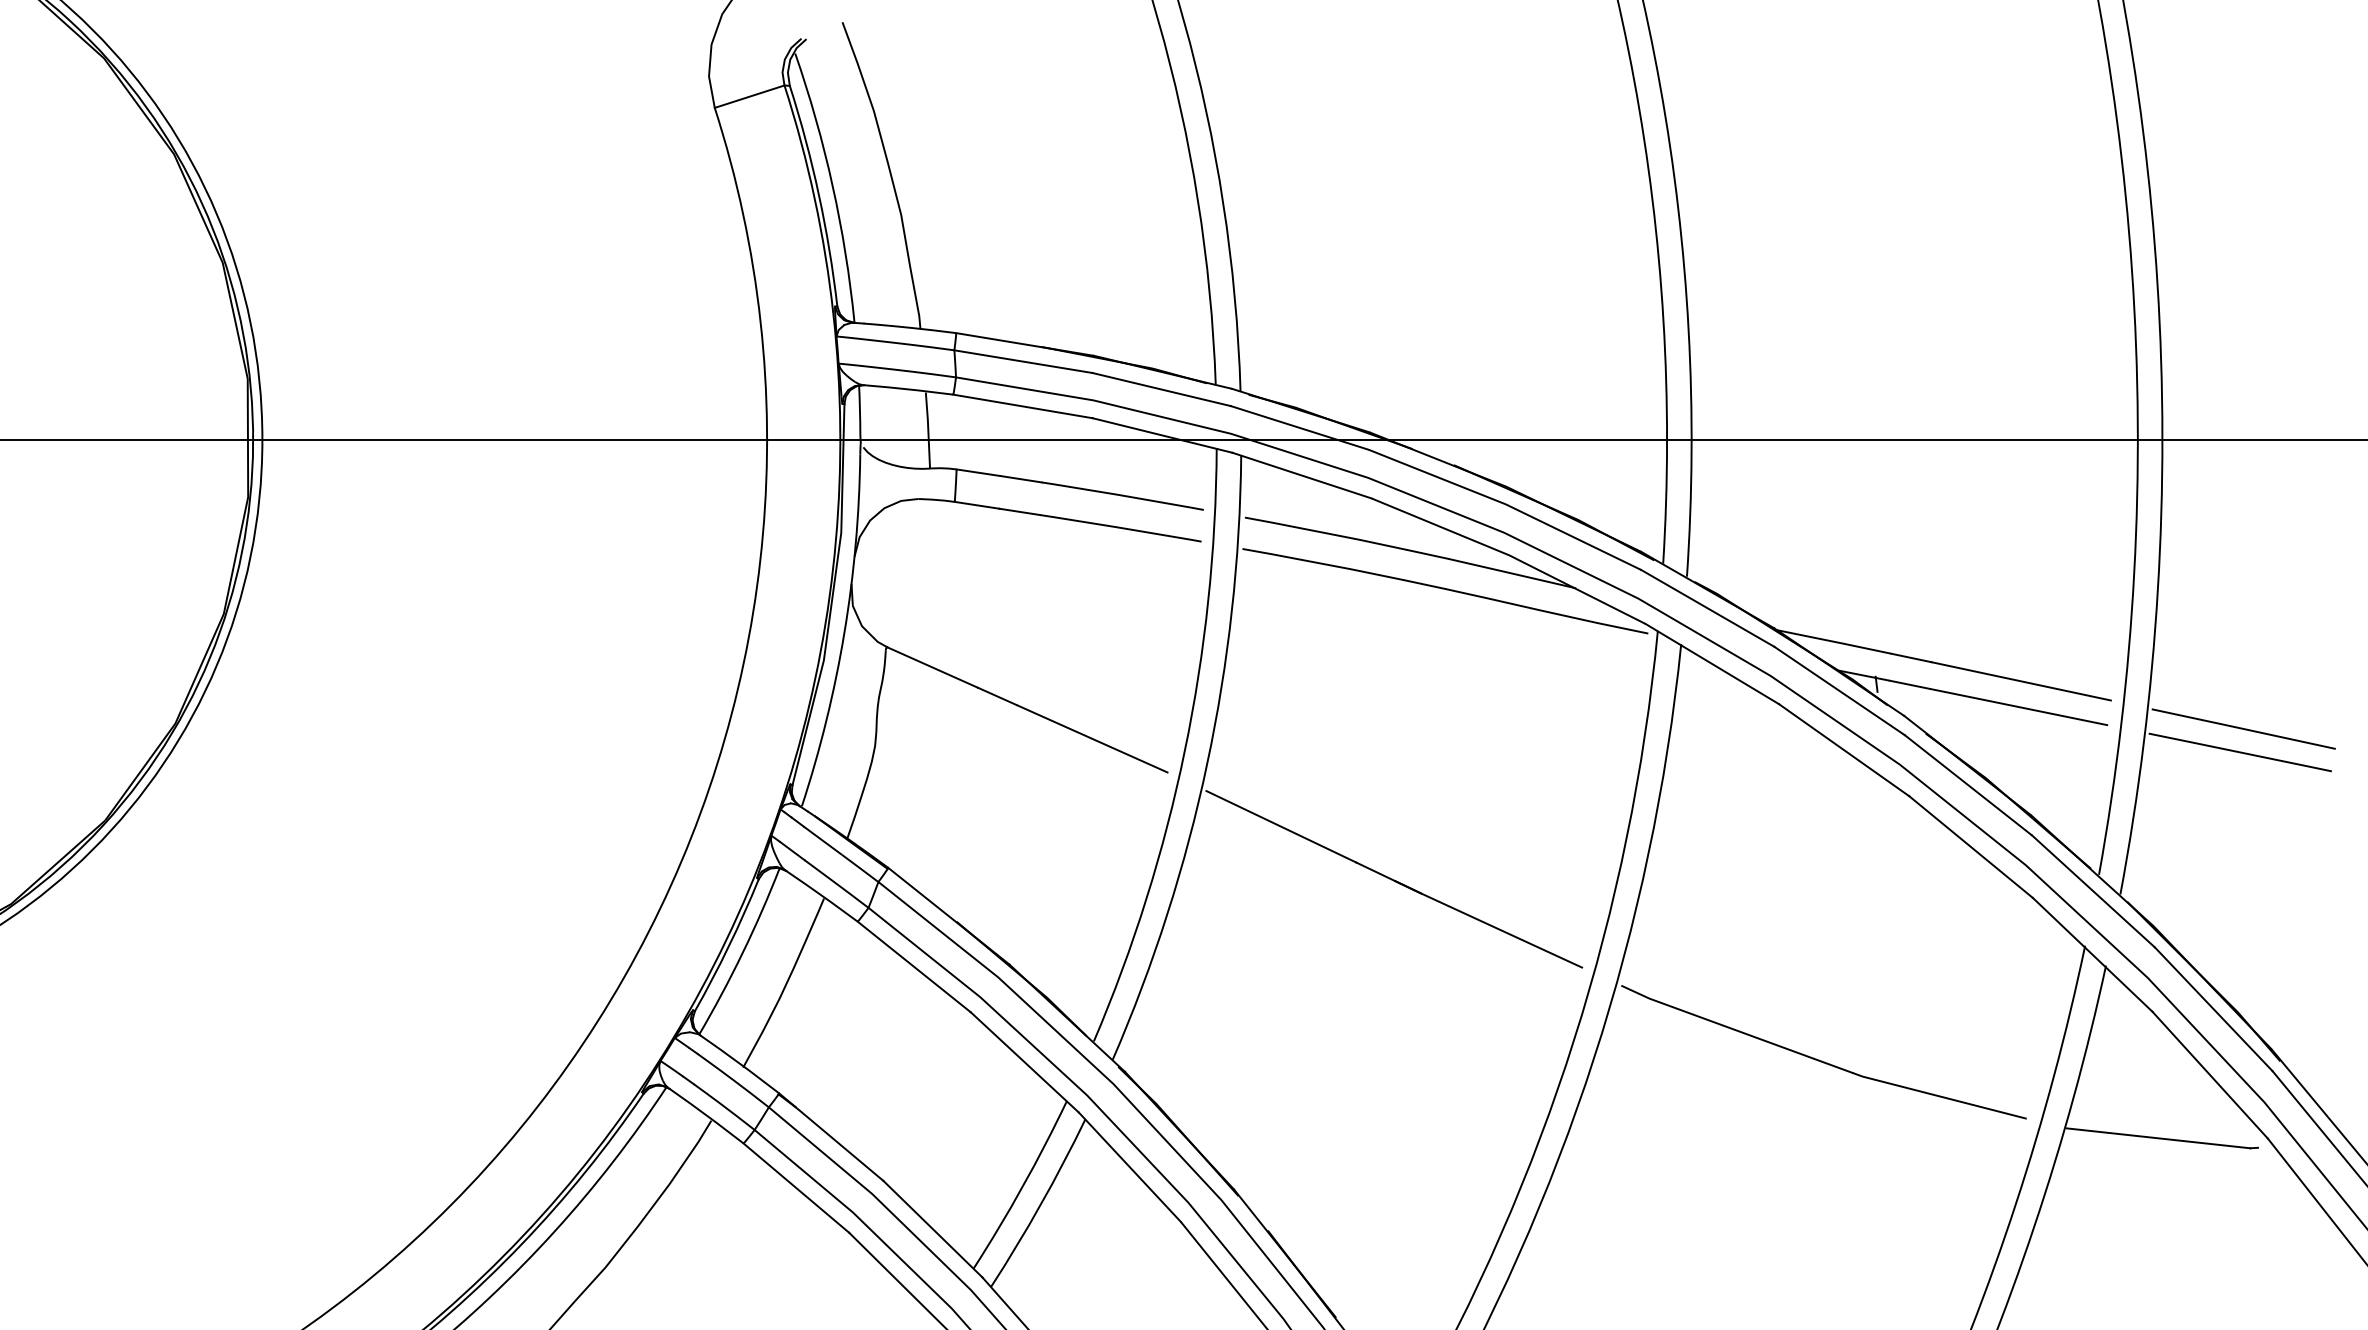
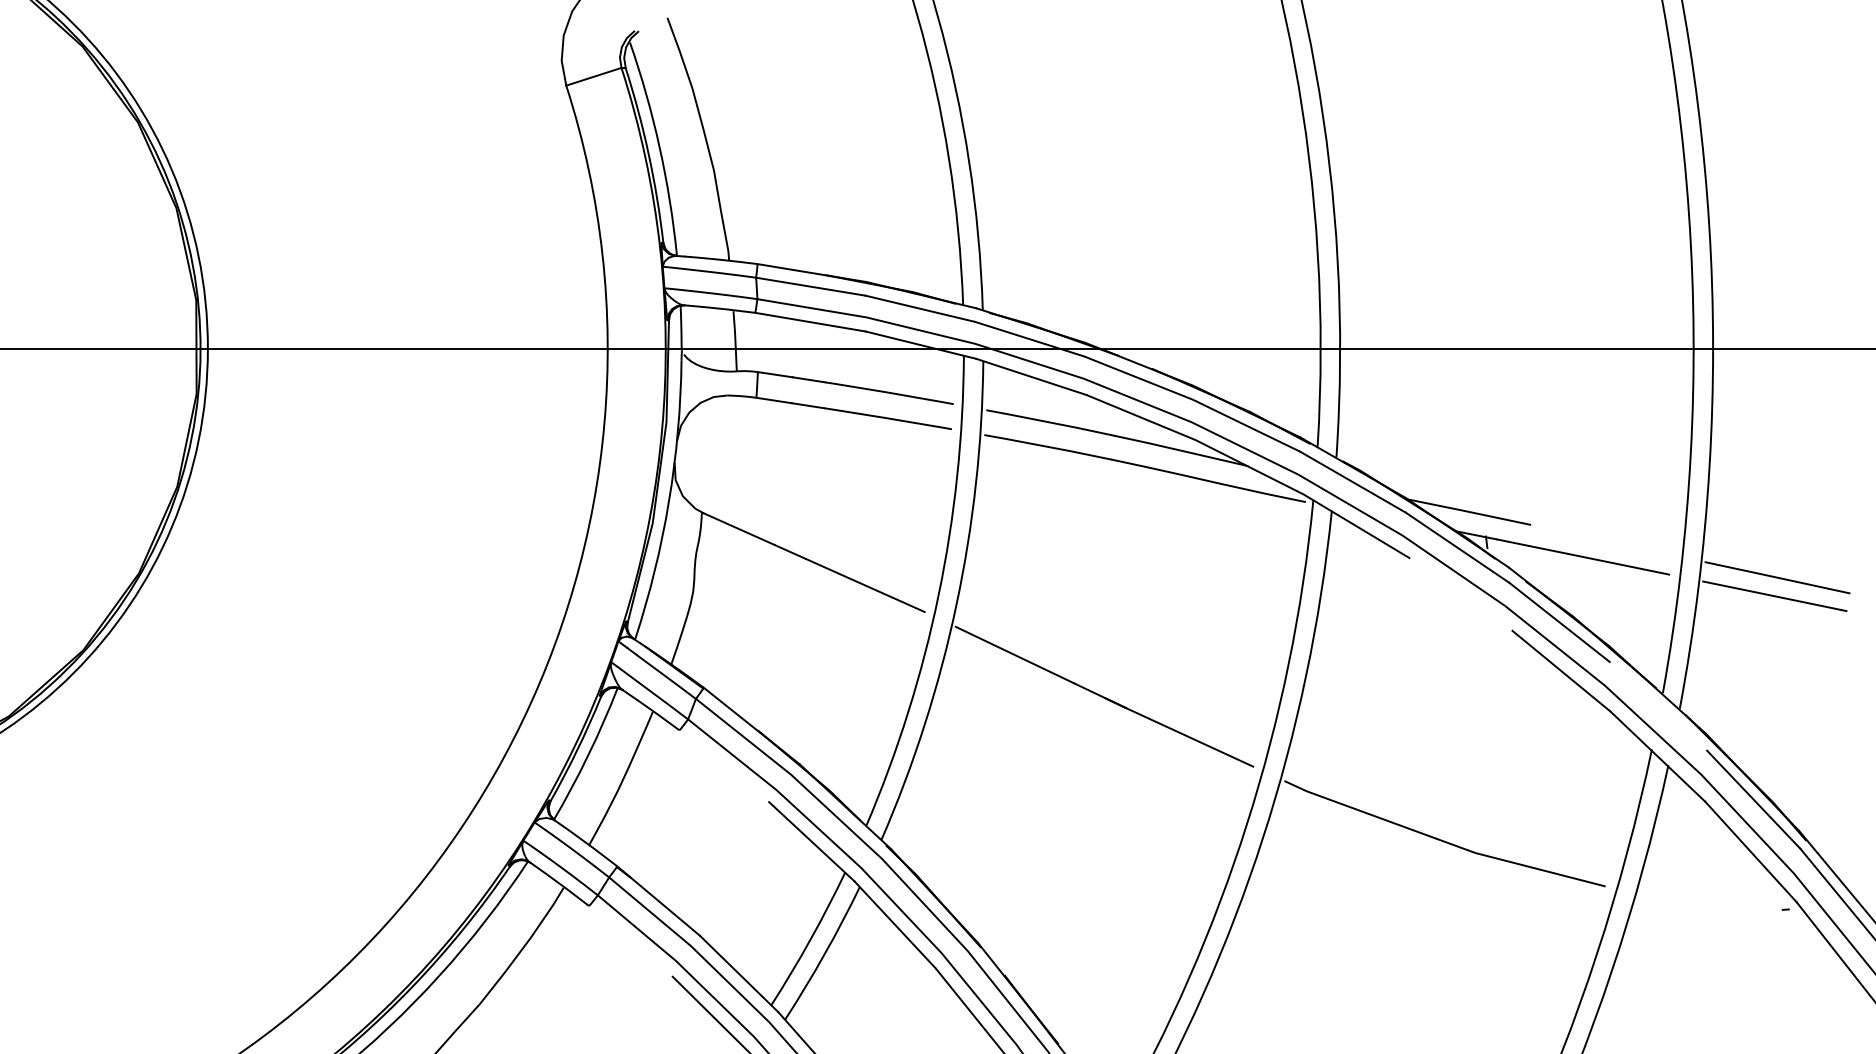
line: (2021, 680) -> (1601, 539), removed
line: (1843, 748) -> (1460, 593), removed
line: (2093, 890) -> (1658, 705), removed
line: (914, 967) -> (724, 766), removed
line: (2157, 1137) -> (1709, 901), removed
line: (795, 1188) -> (630, 941), removed

